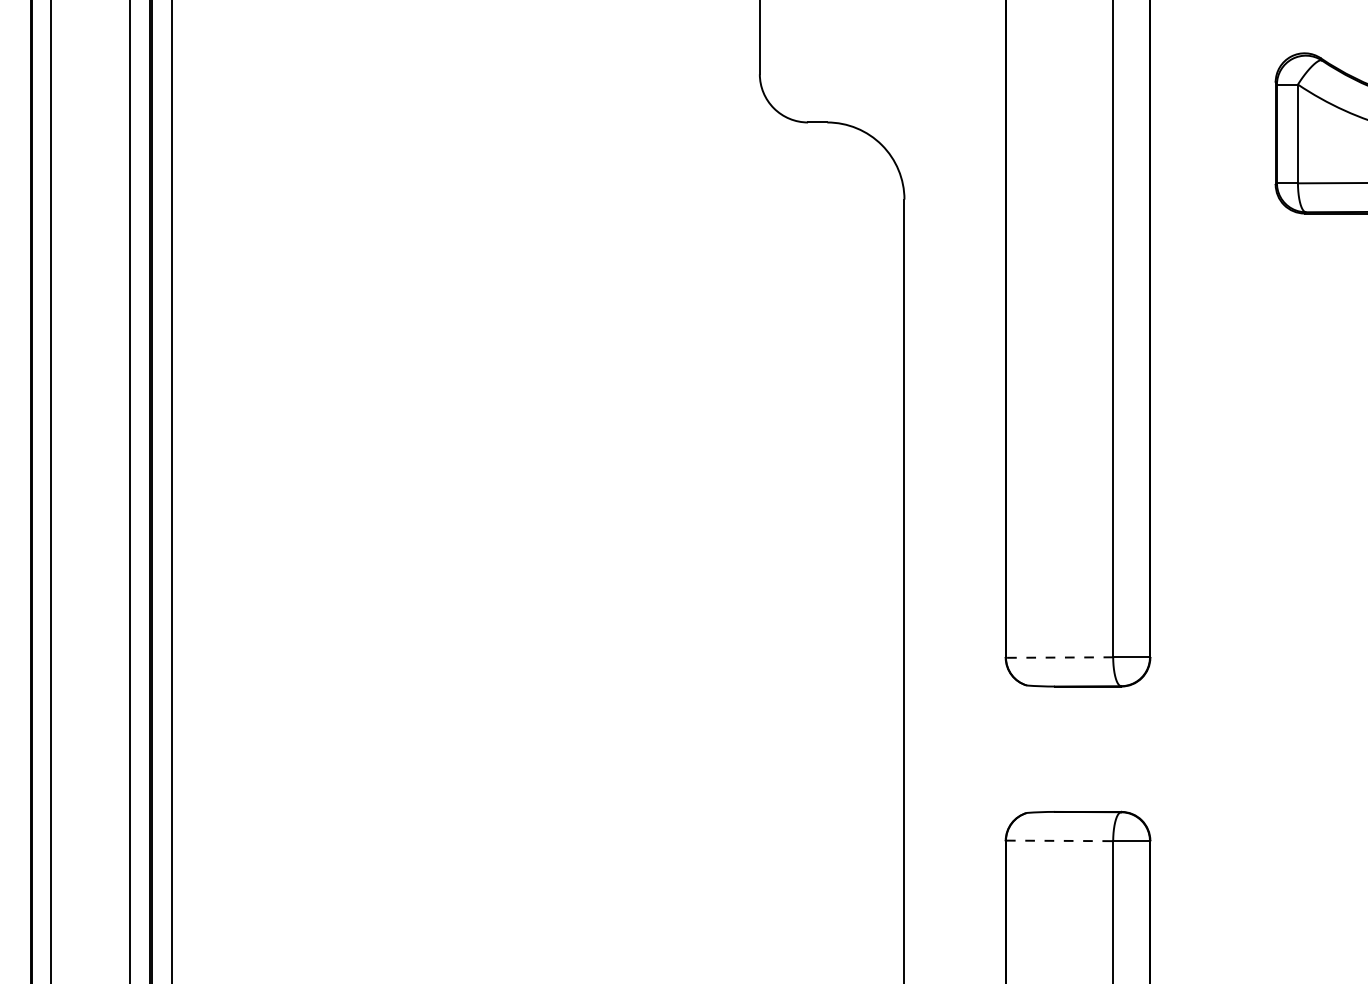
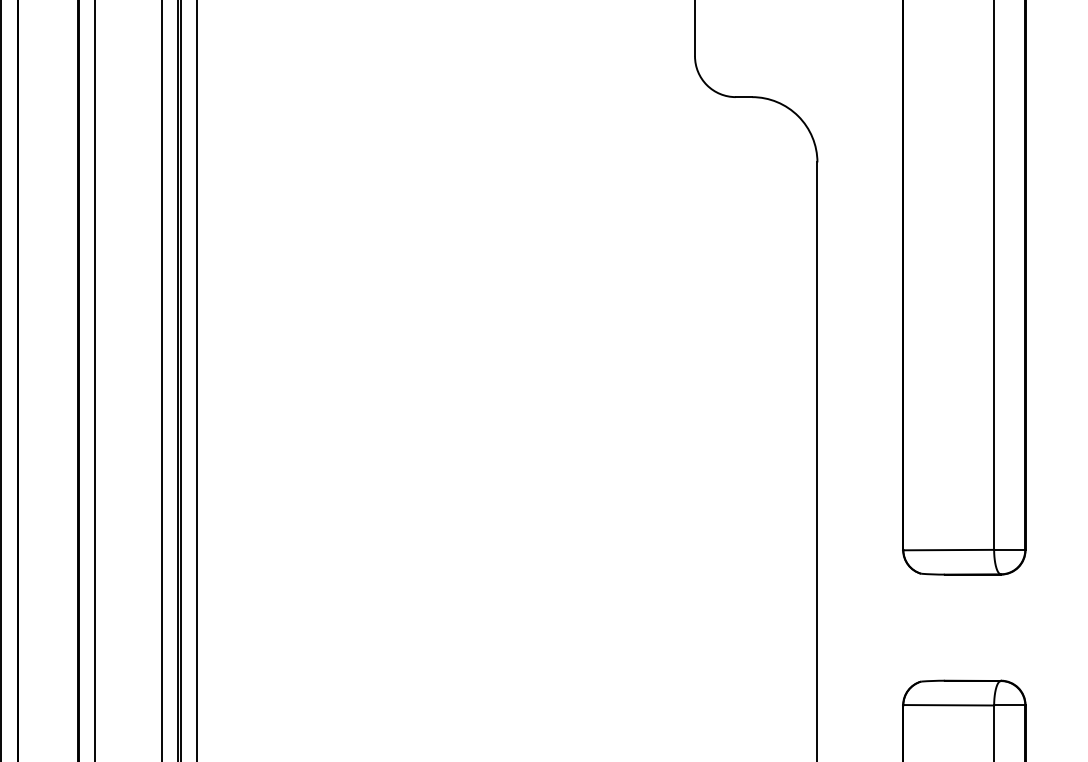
line: (1059, 657) -> (948, 550), dashed -> solid
line: (1059, 840) -> (948, 704), dashed -> solid

